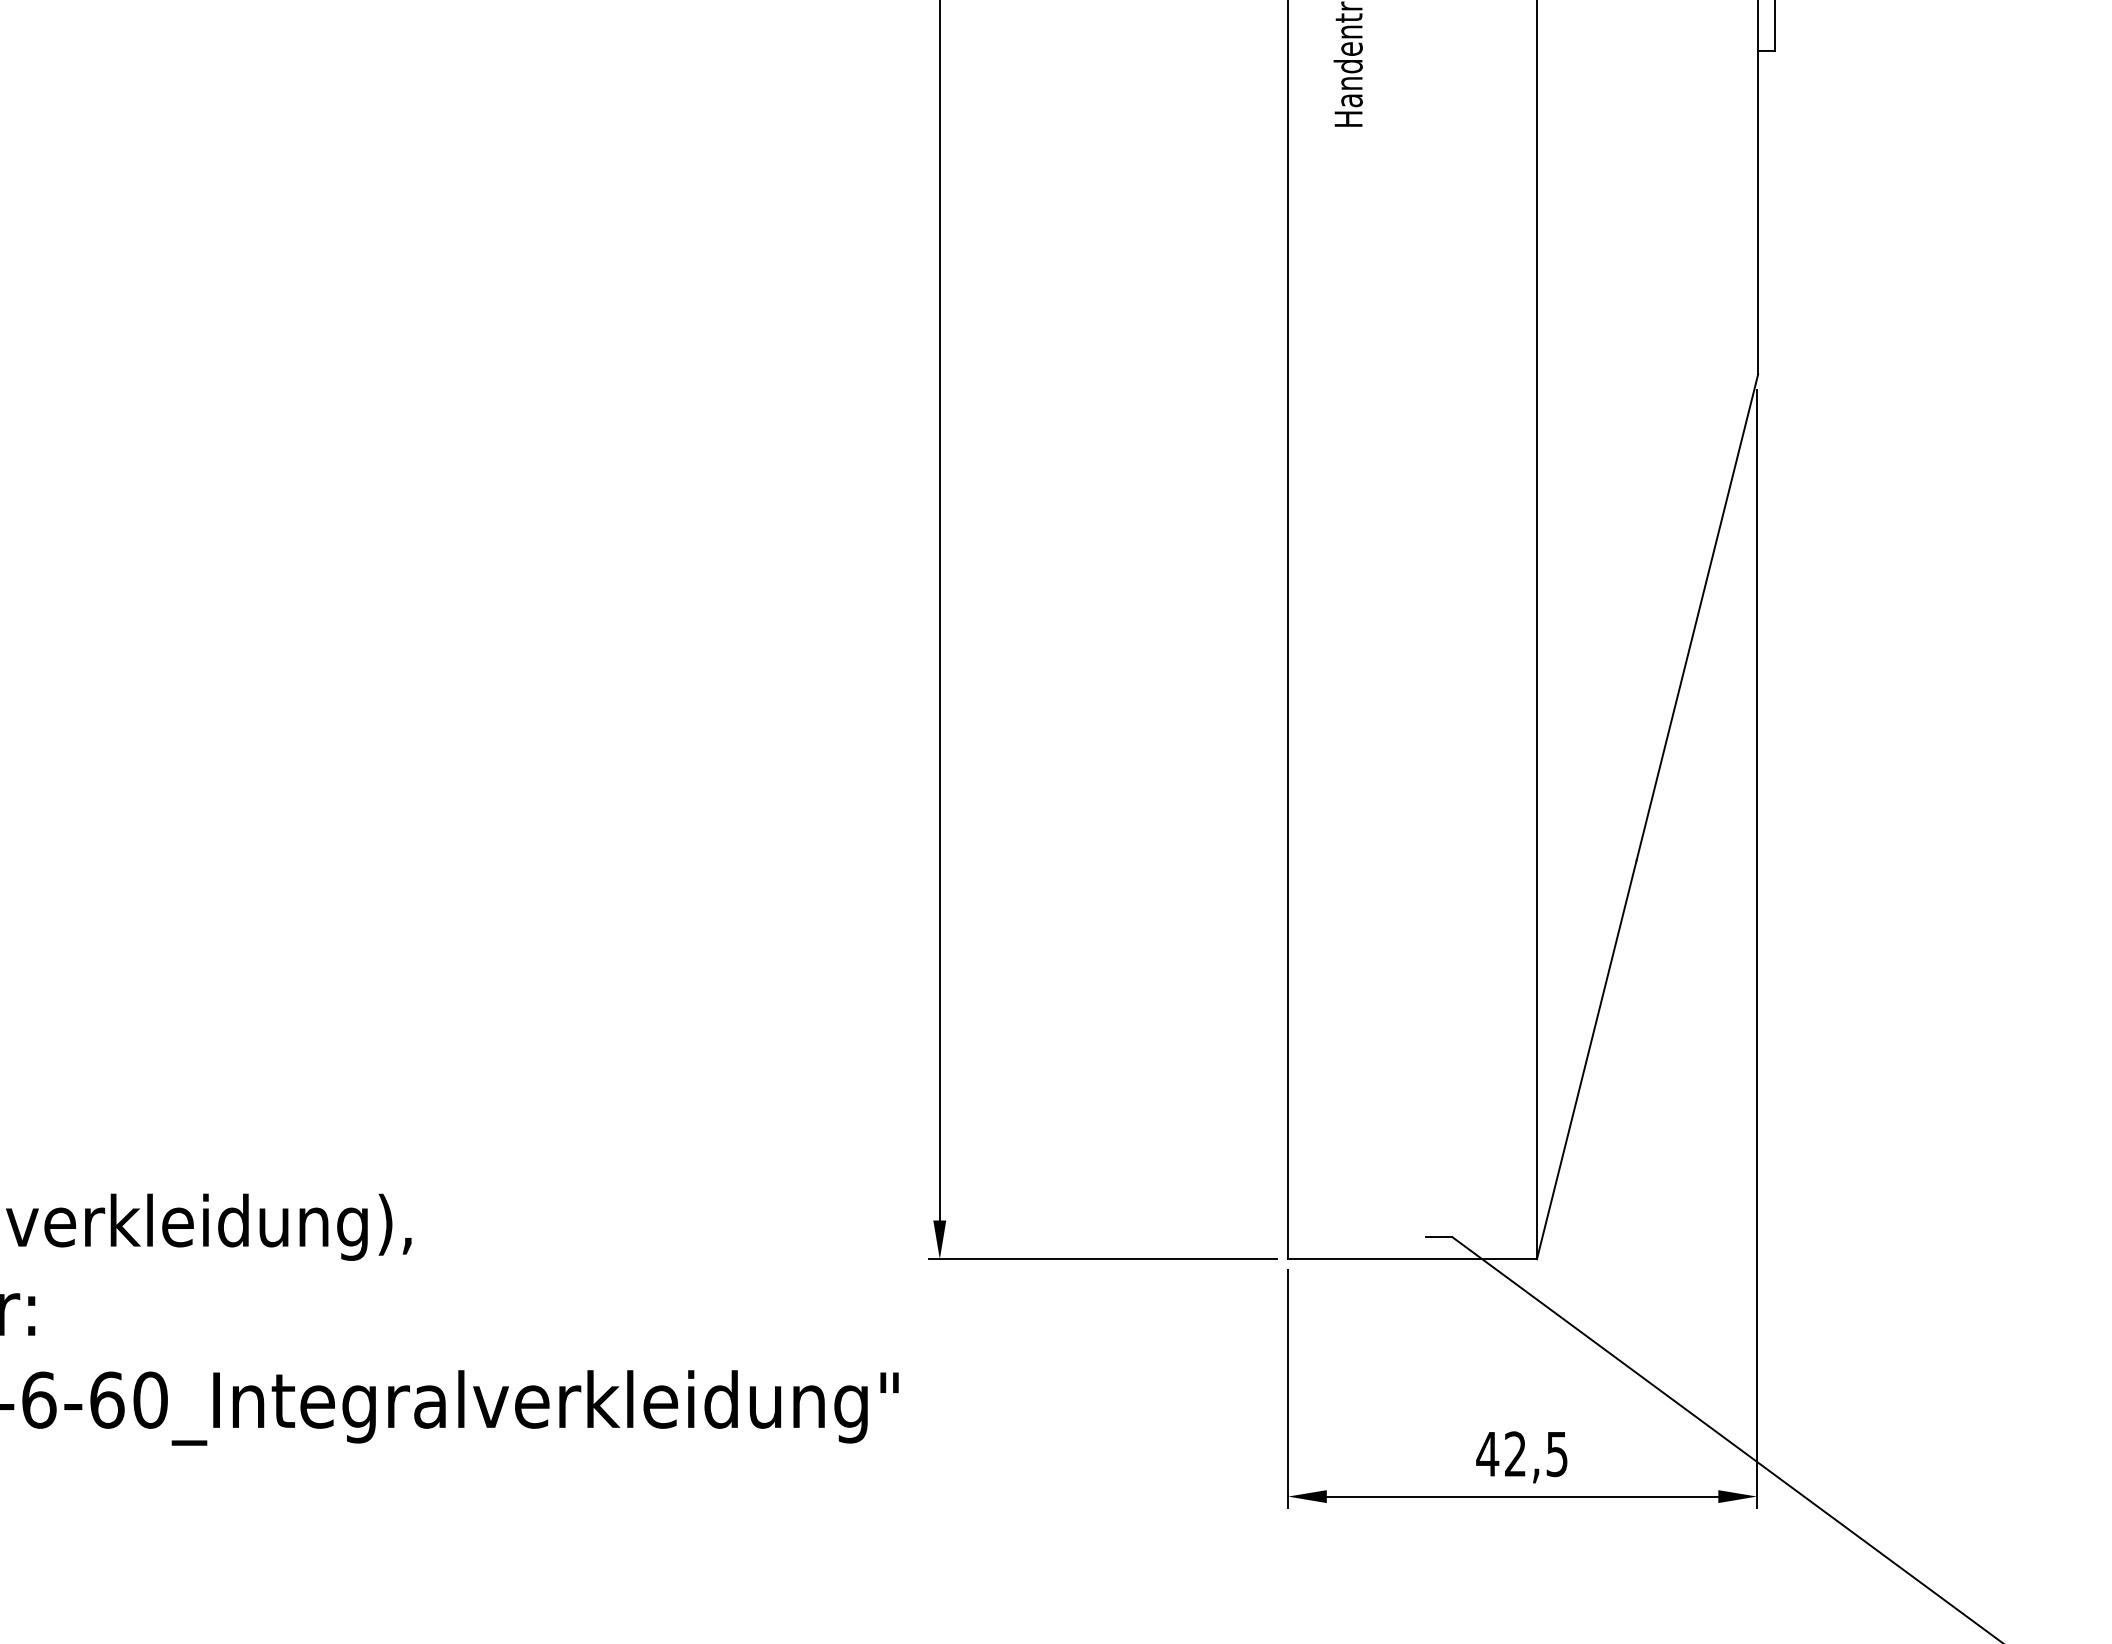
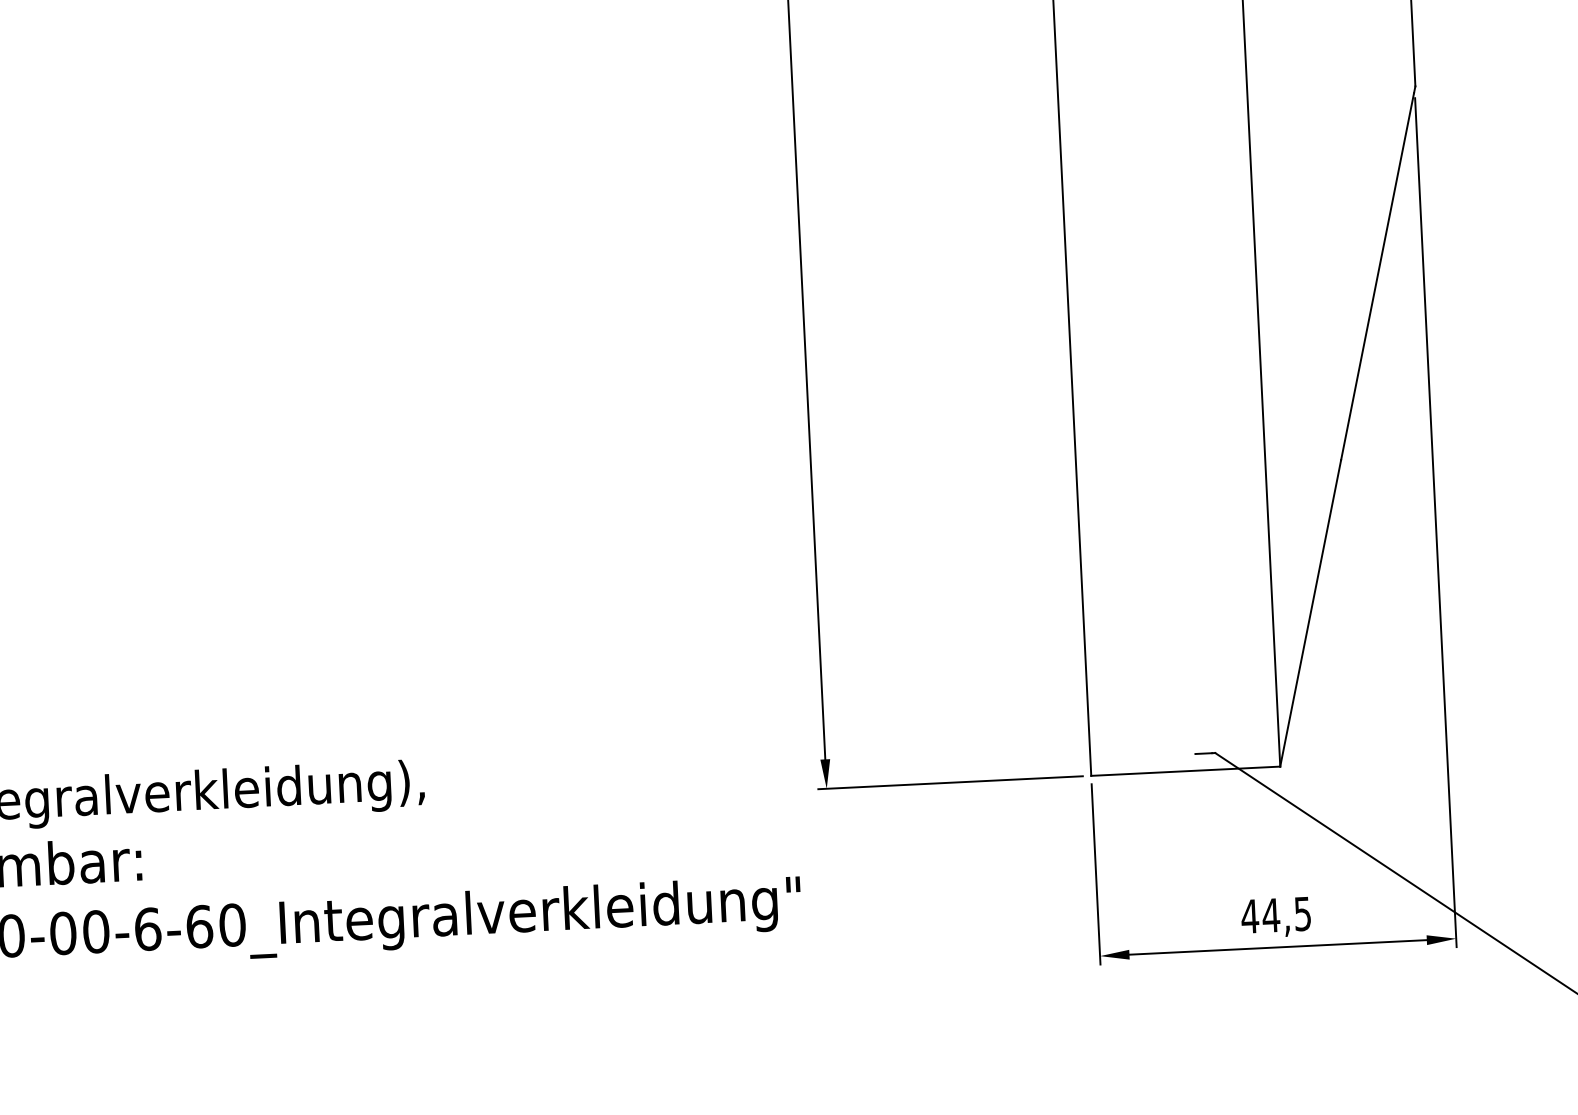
text: (1515, 1453) -> (1271, 914), 42,5 -> 44,5

